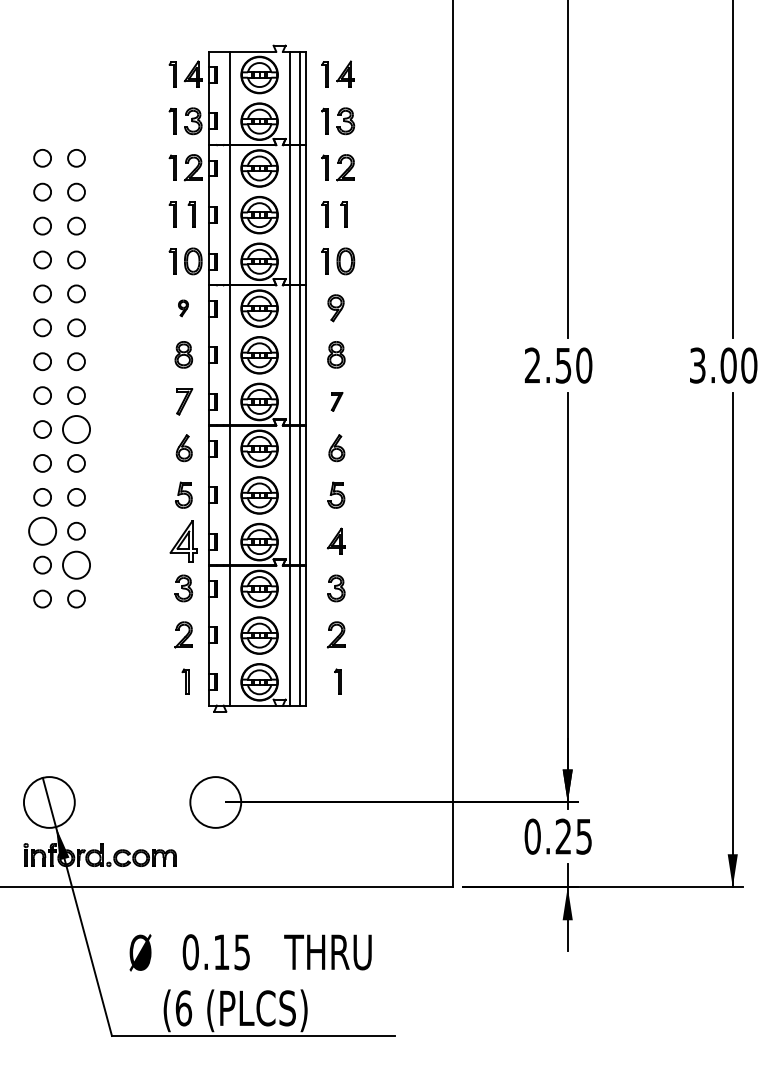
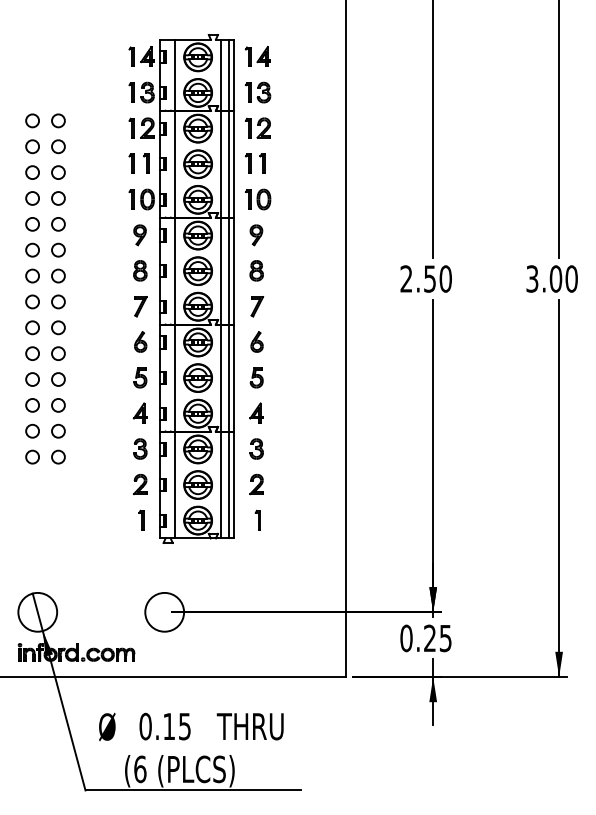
part: (183, 308) -> (140, 235), size x1.67
part: (336, 401) -> (256, 306), size x1.43
circle: (76, 429) -> (58, 327), size x0.62
circle: (42, 530) -> (32, 404), size x0.62
part: (183, 540) -> (140, 412), size x0.62
circle: (76, 564) -> (58, 430), size x0.62

